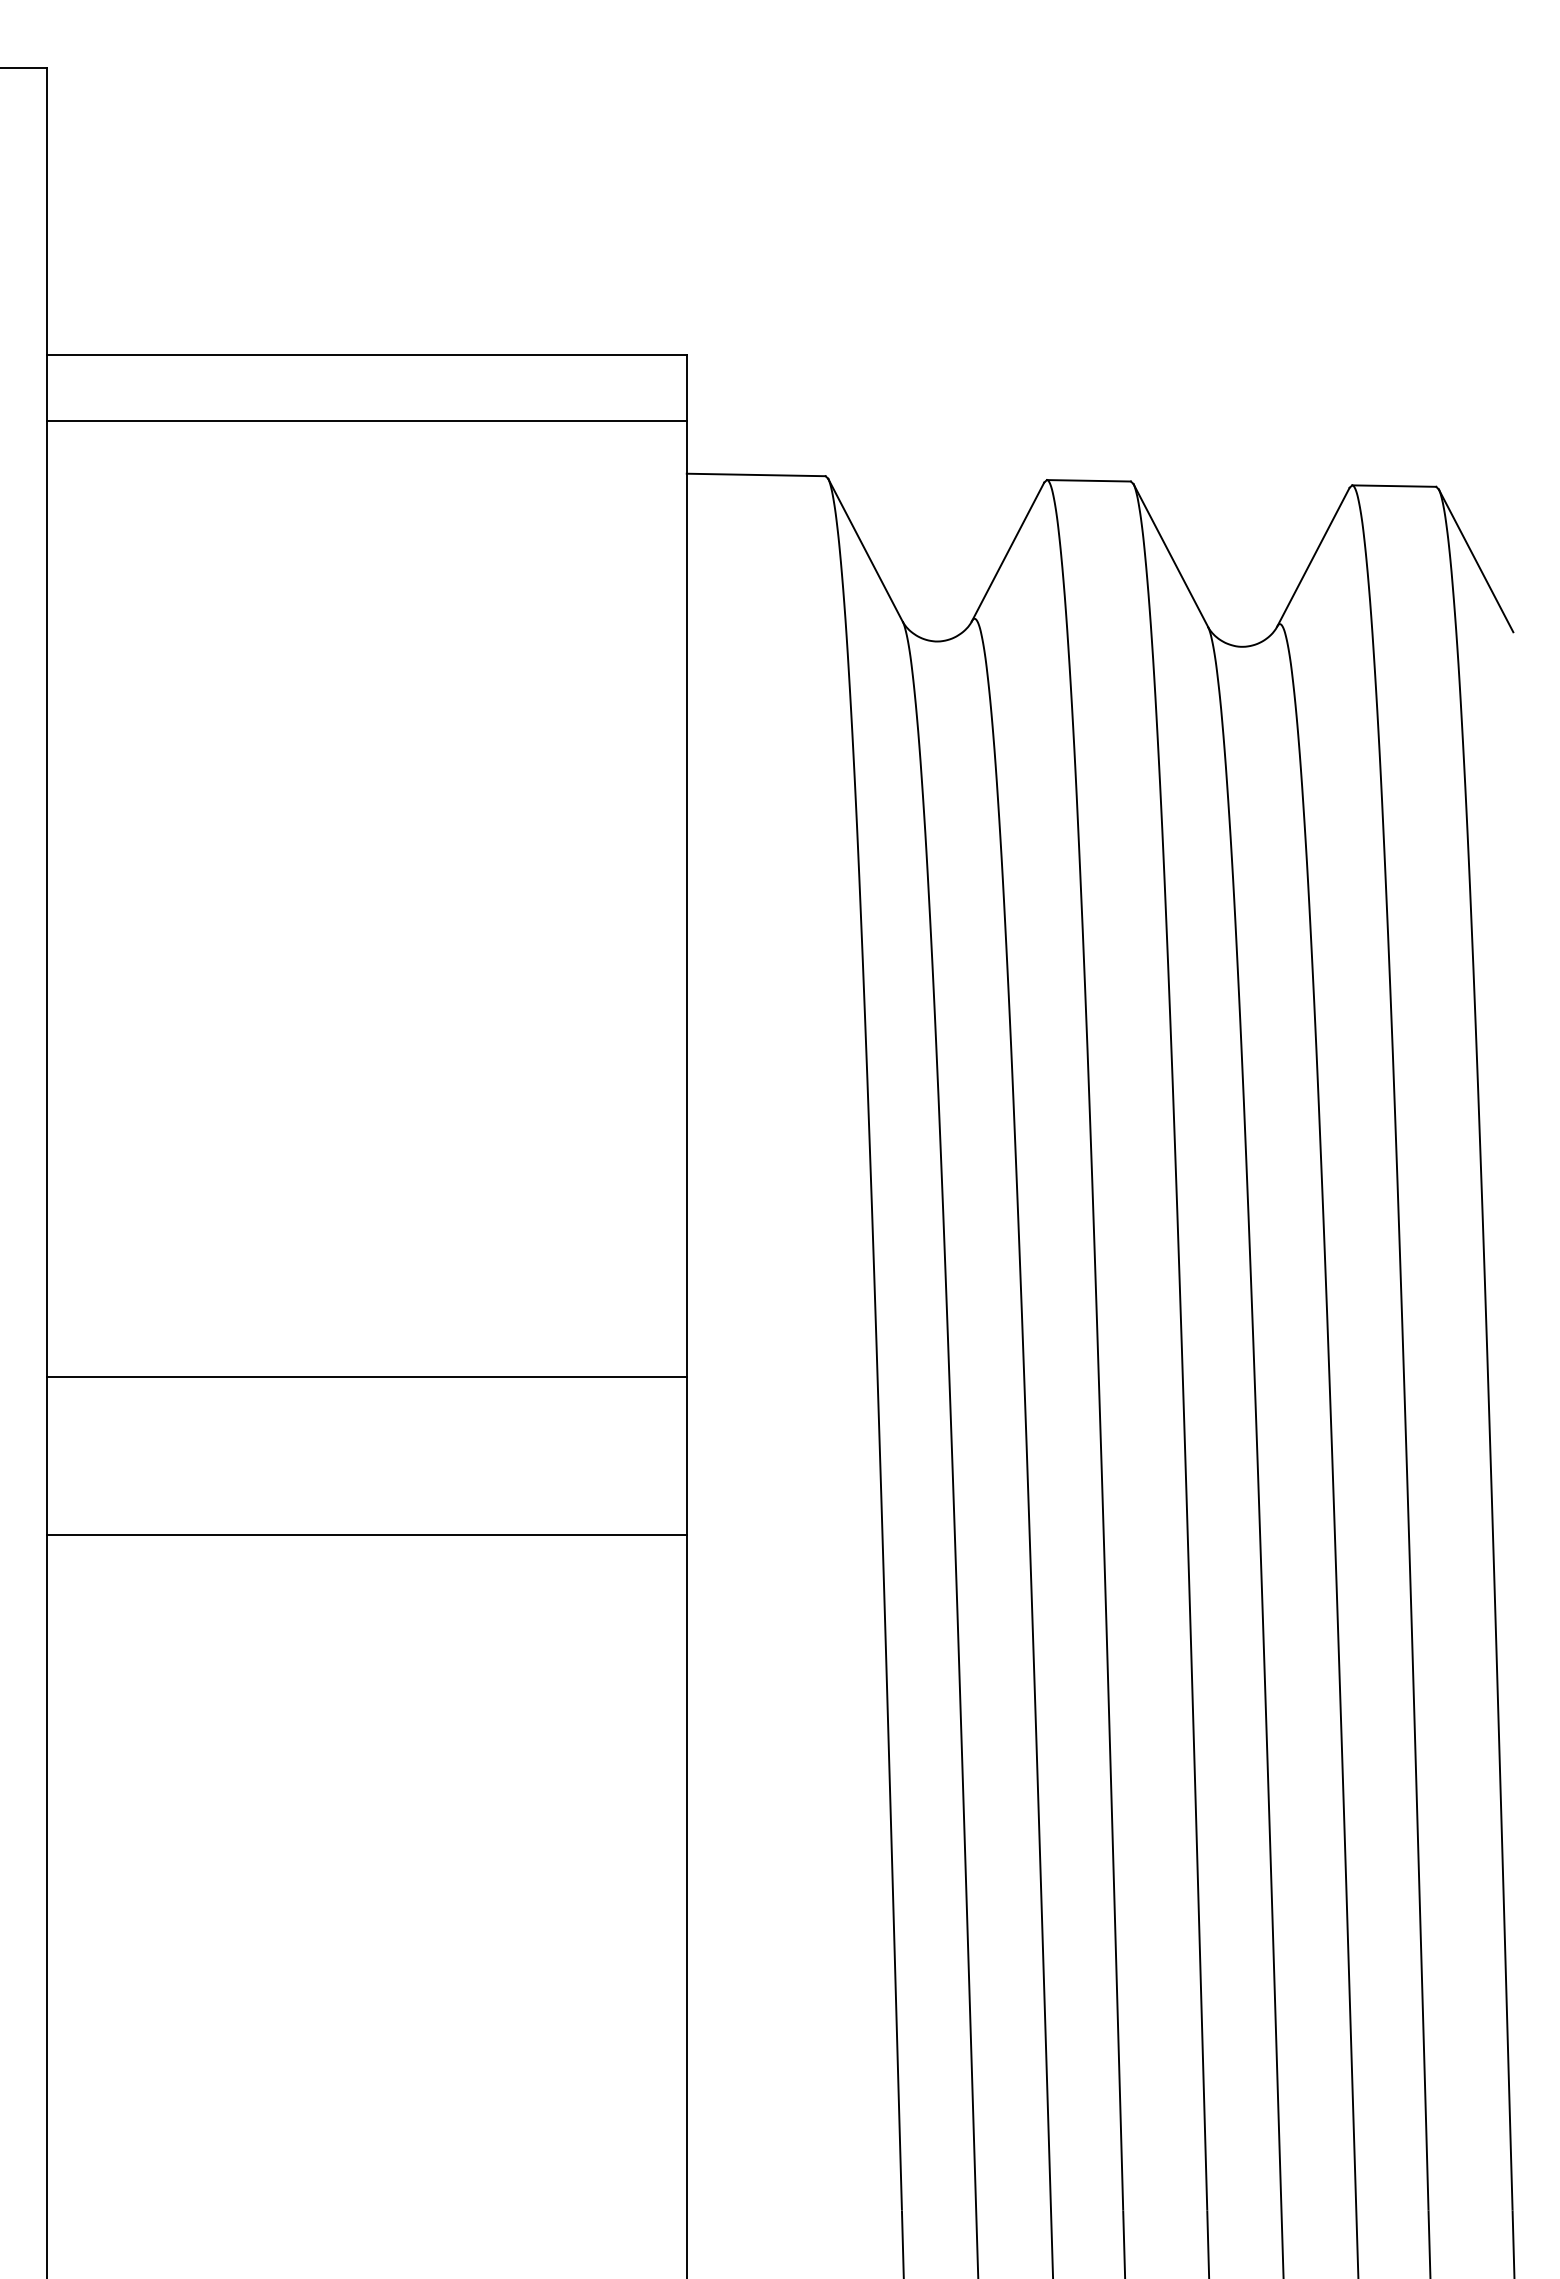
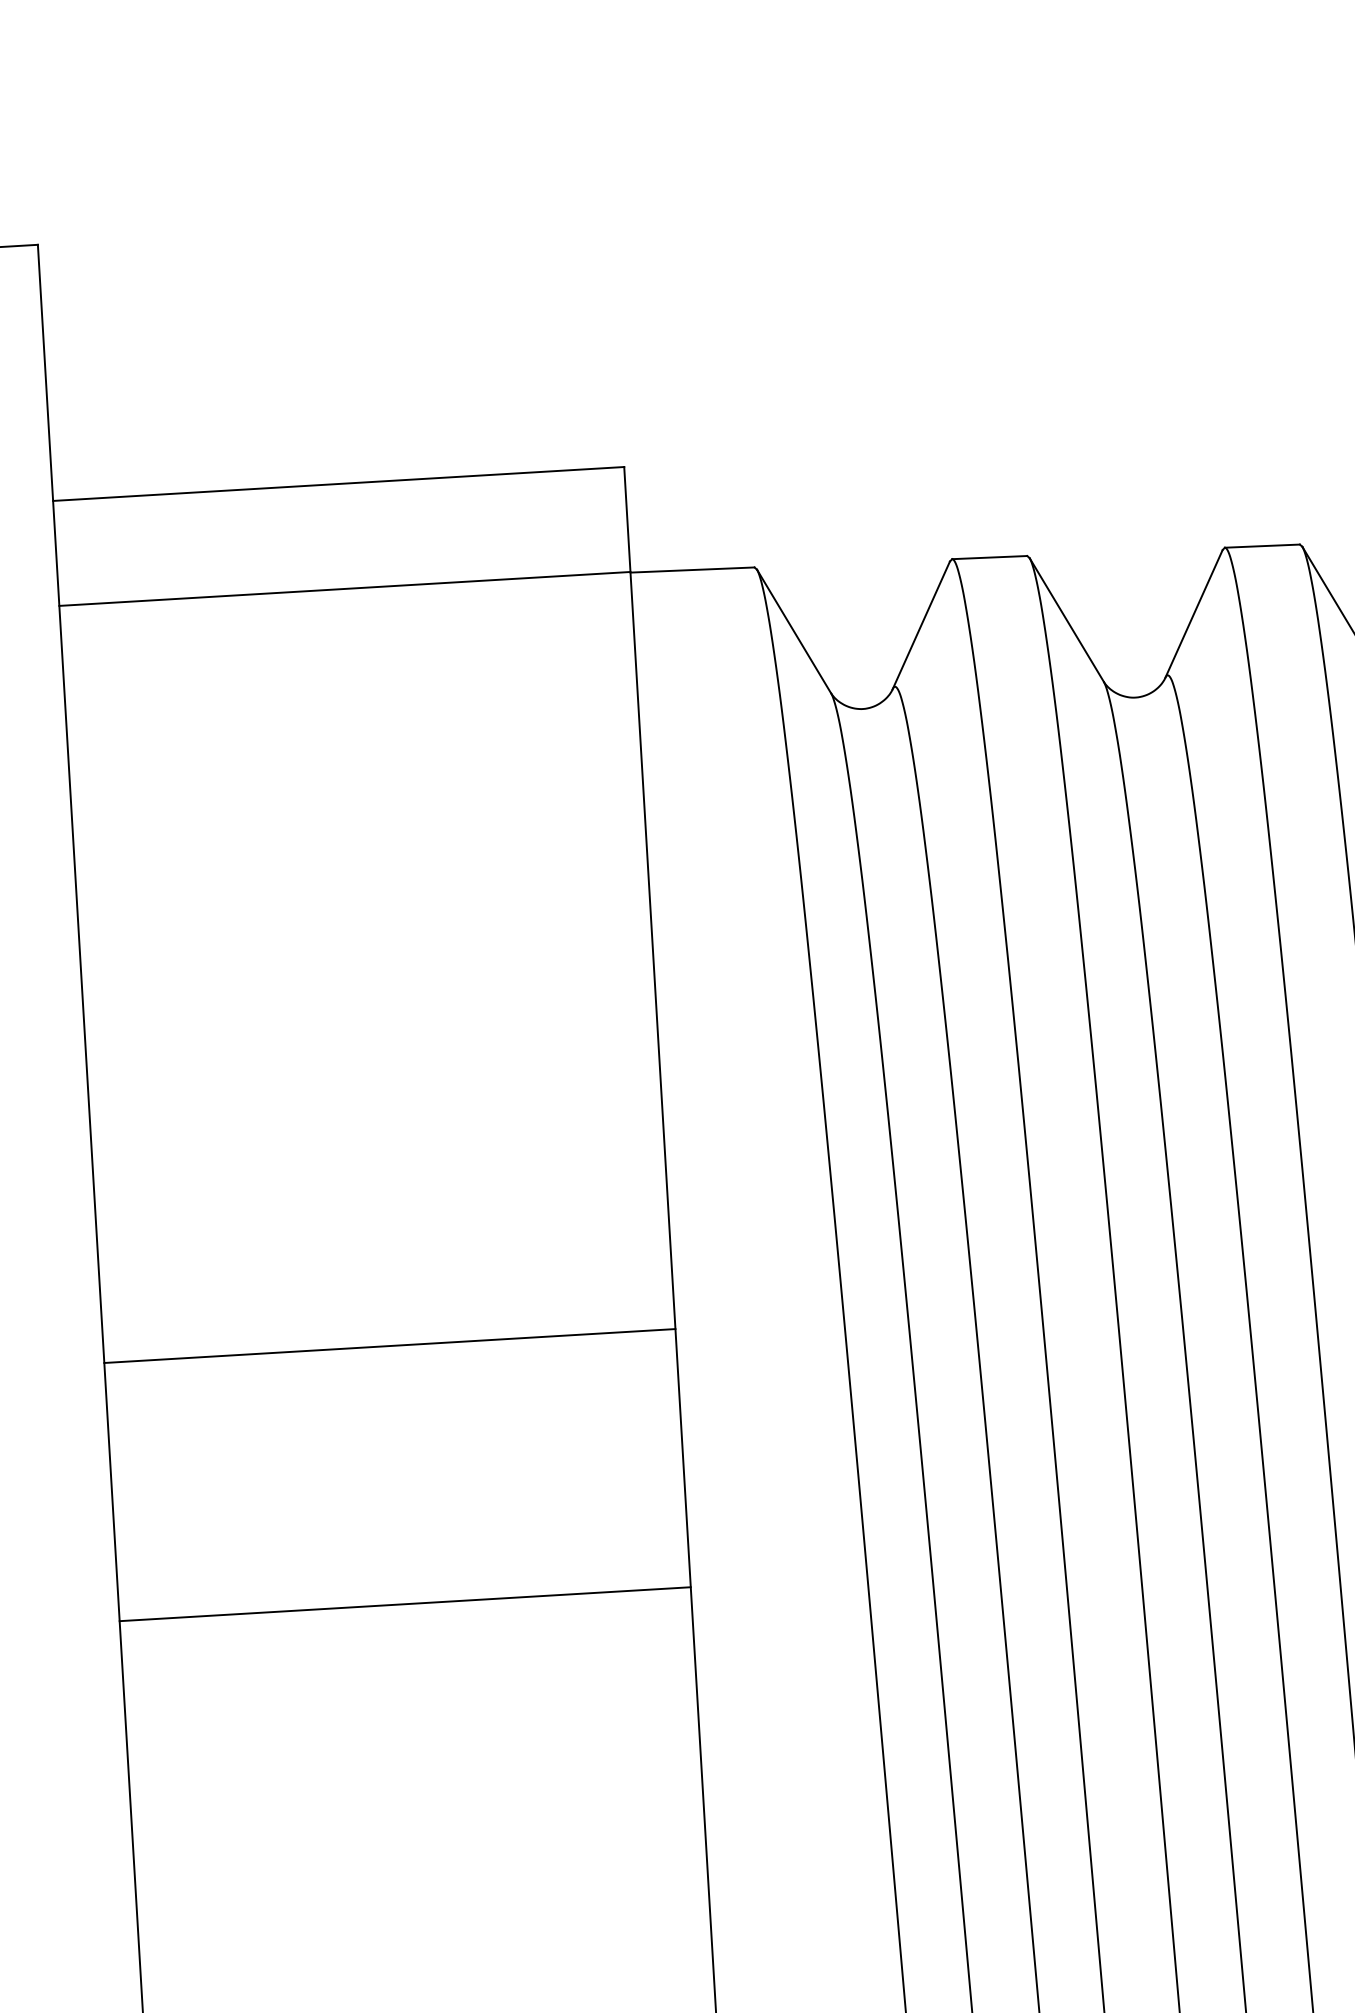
line: (366, 421) -> (344, 589), moved
line: (366, 1376) -> (389, 1345), moved
line: (366, 1534) -> (405, 1603), moved

